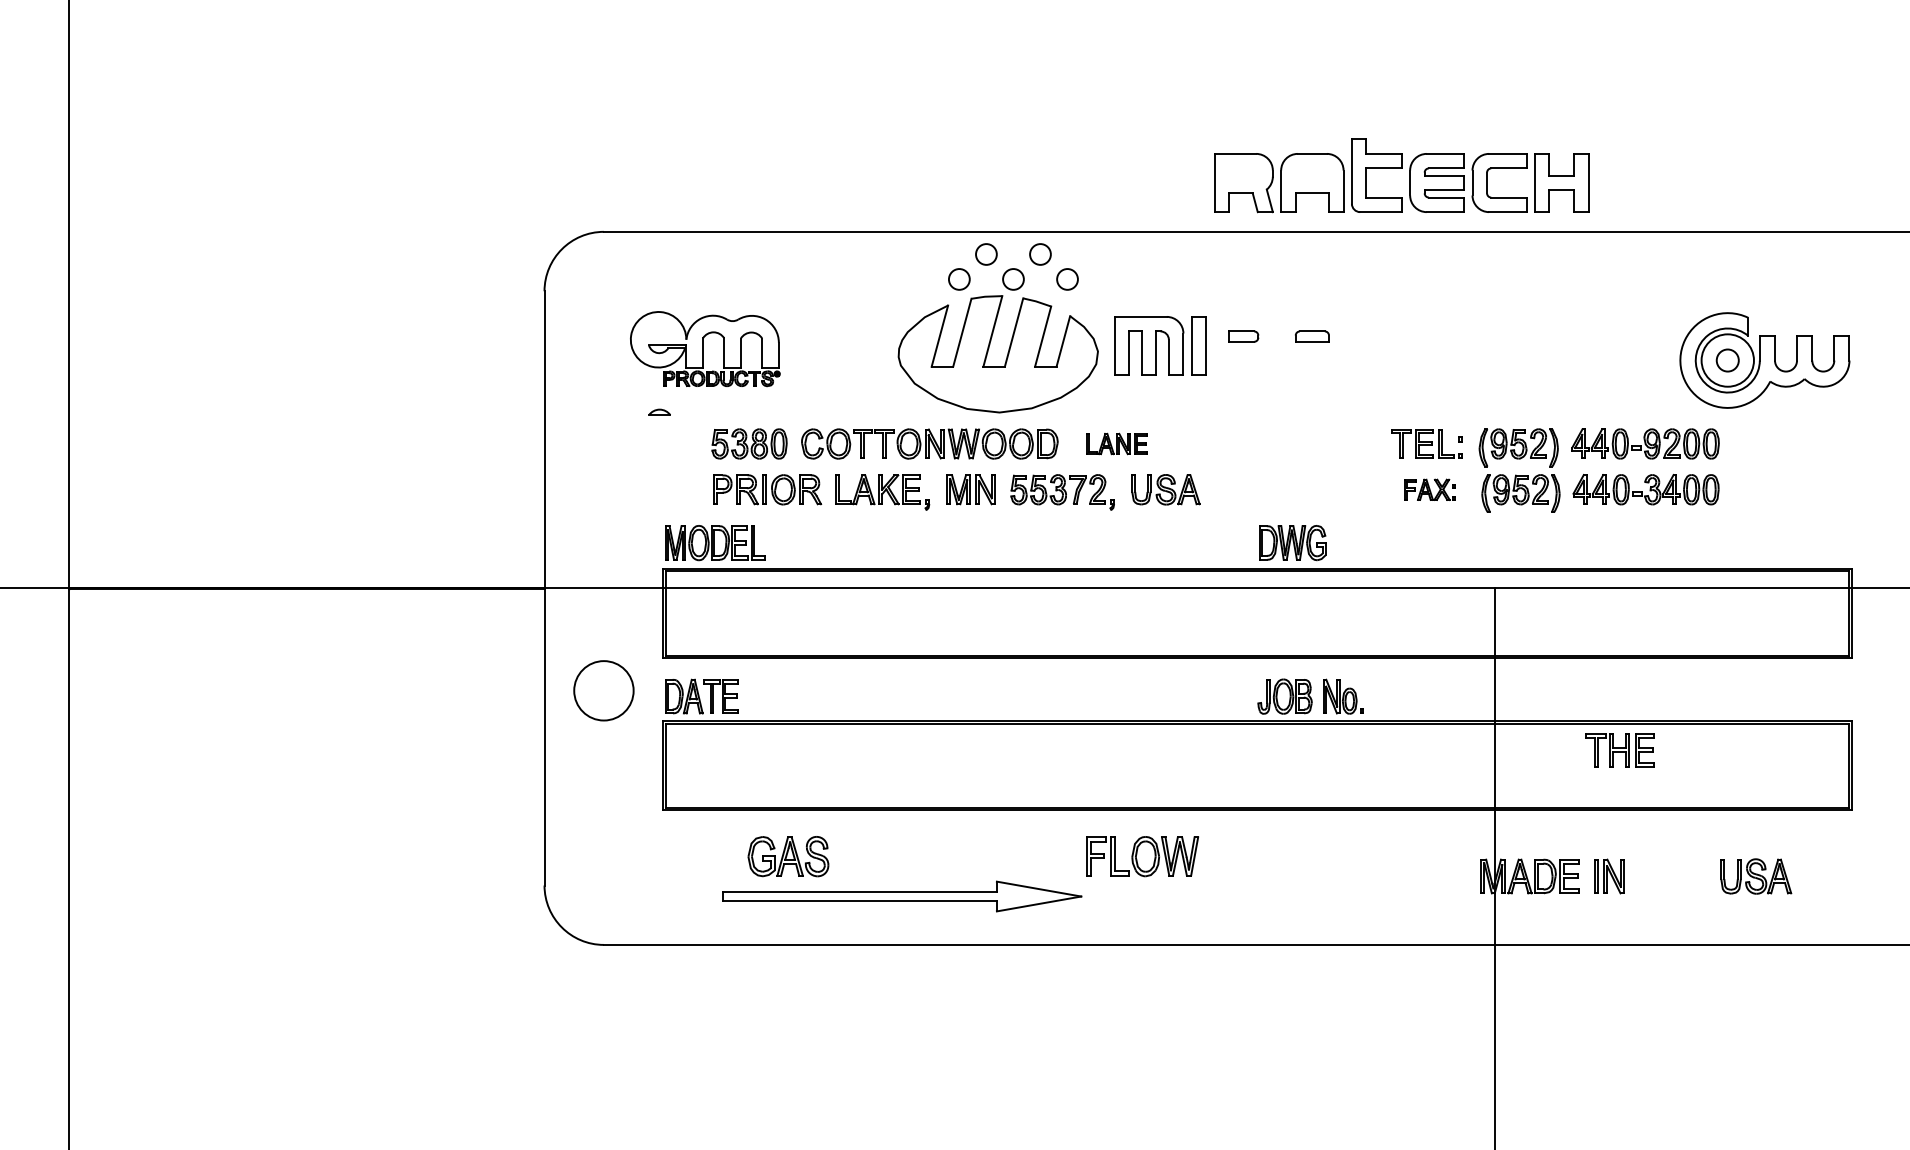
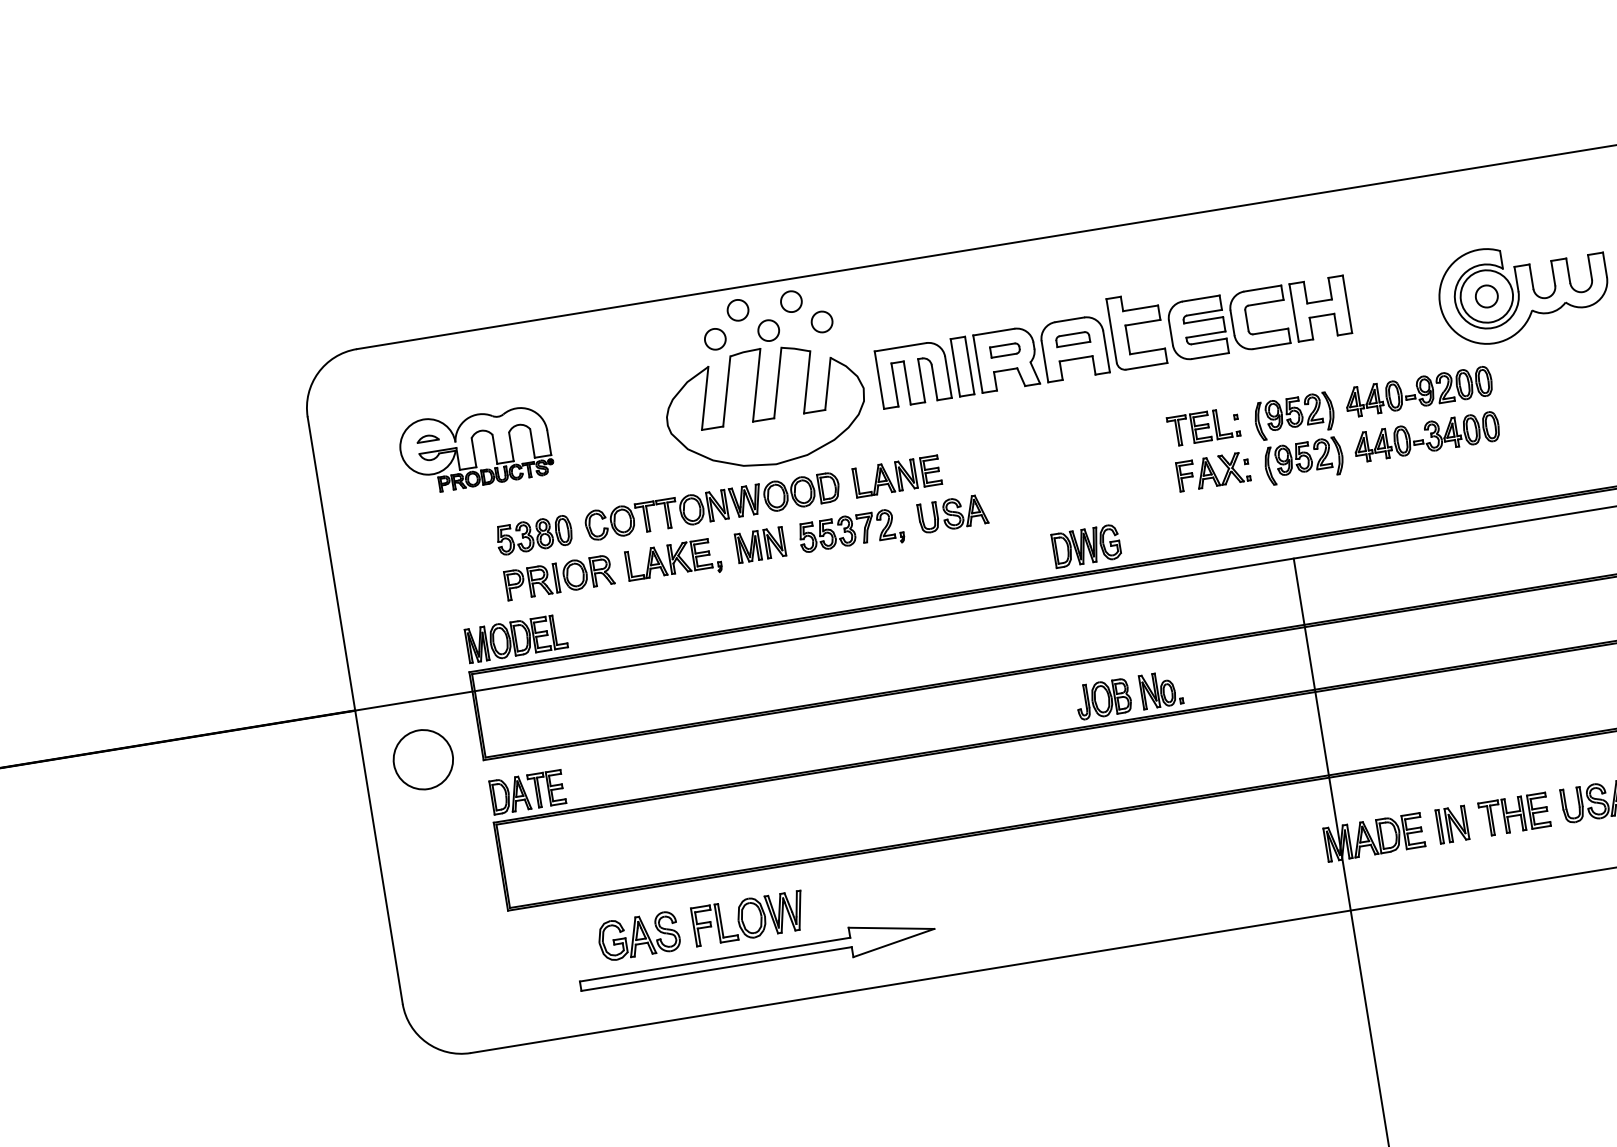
part: (1401, 168) -> (1160, 319), moved
part: (659, 411) -> (427, 437), moved
part: (1116, 443) -> (896, 476), size x1.43
part: (1429, 489) -> (1213, 471), size x1.43
circle: (603, 690) -> (422, 759), moved
part: (1619, 750) -> (1513, 814), moved
part: (1142, 856) -> (748, 918), moved

